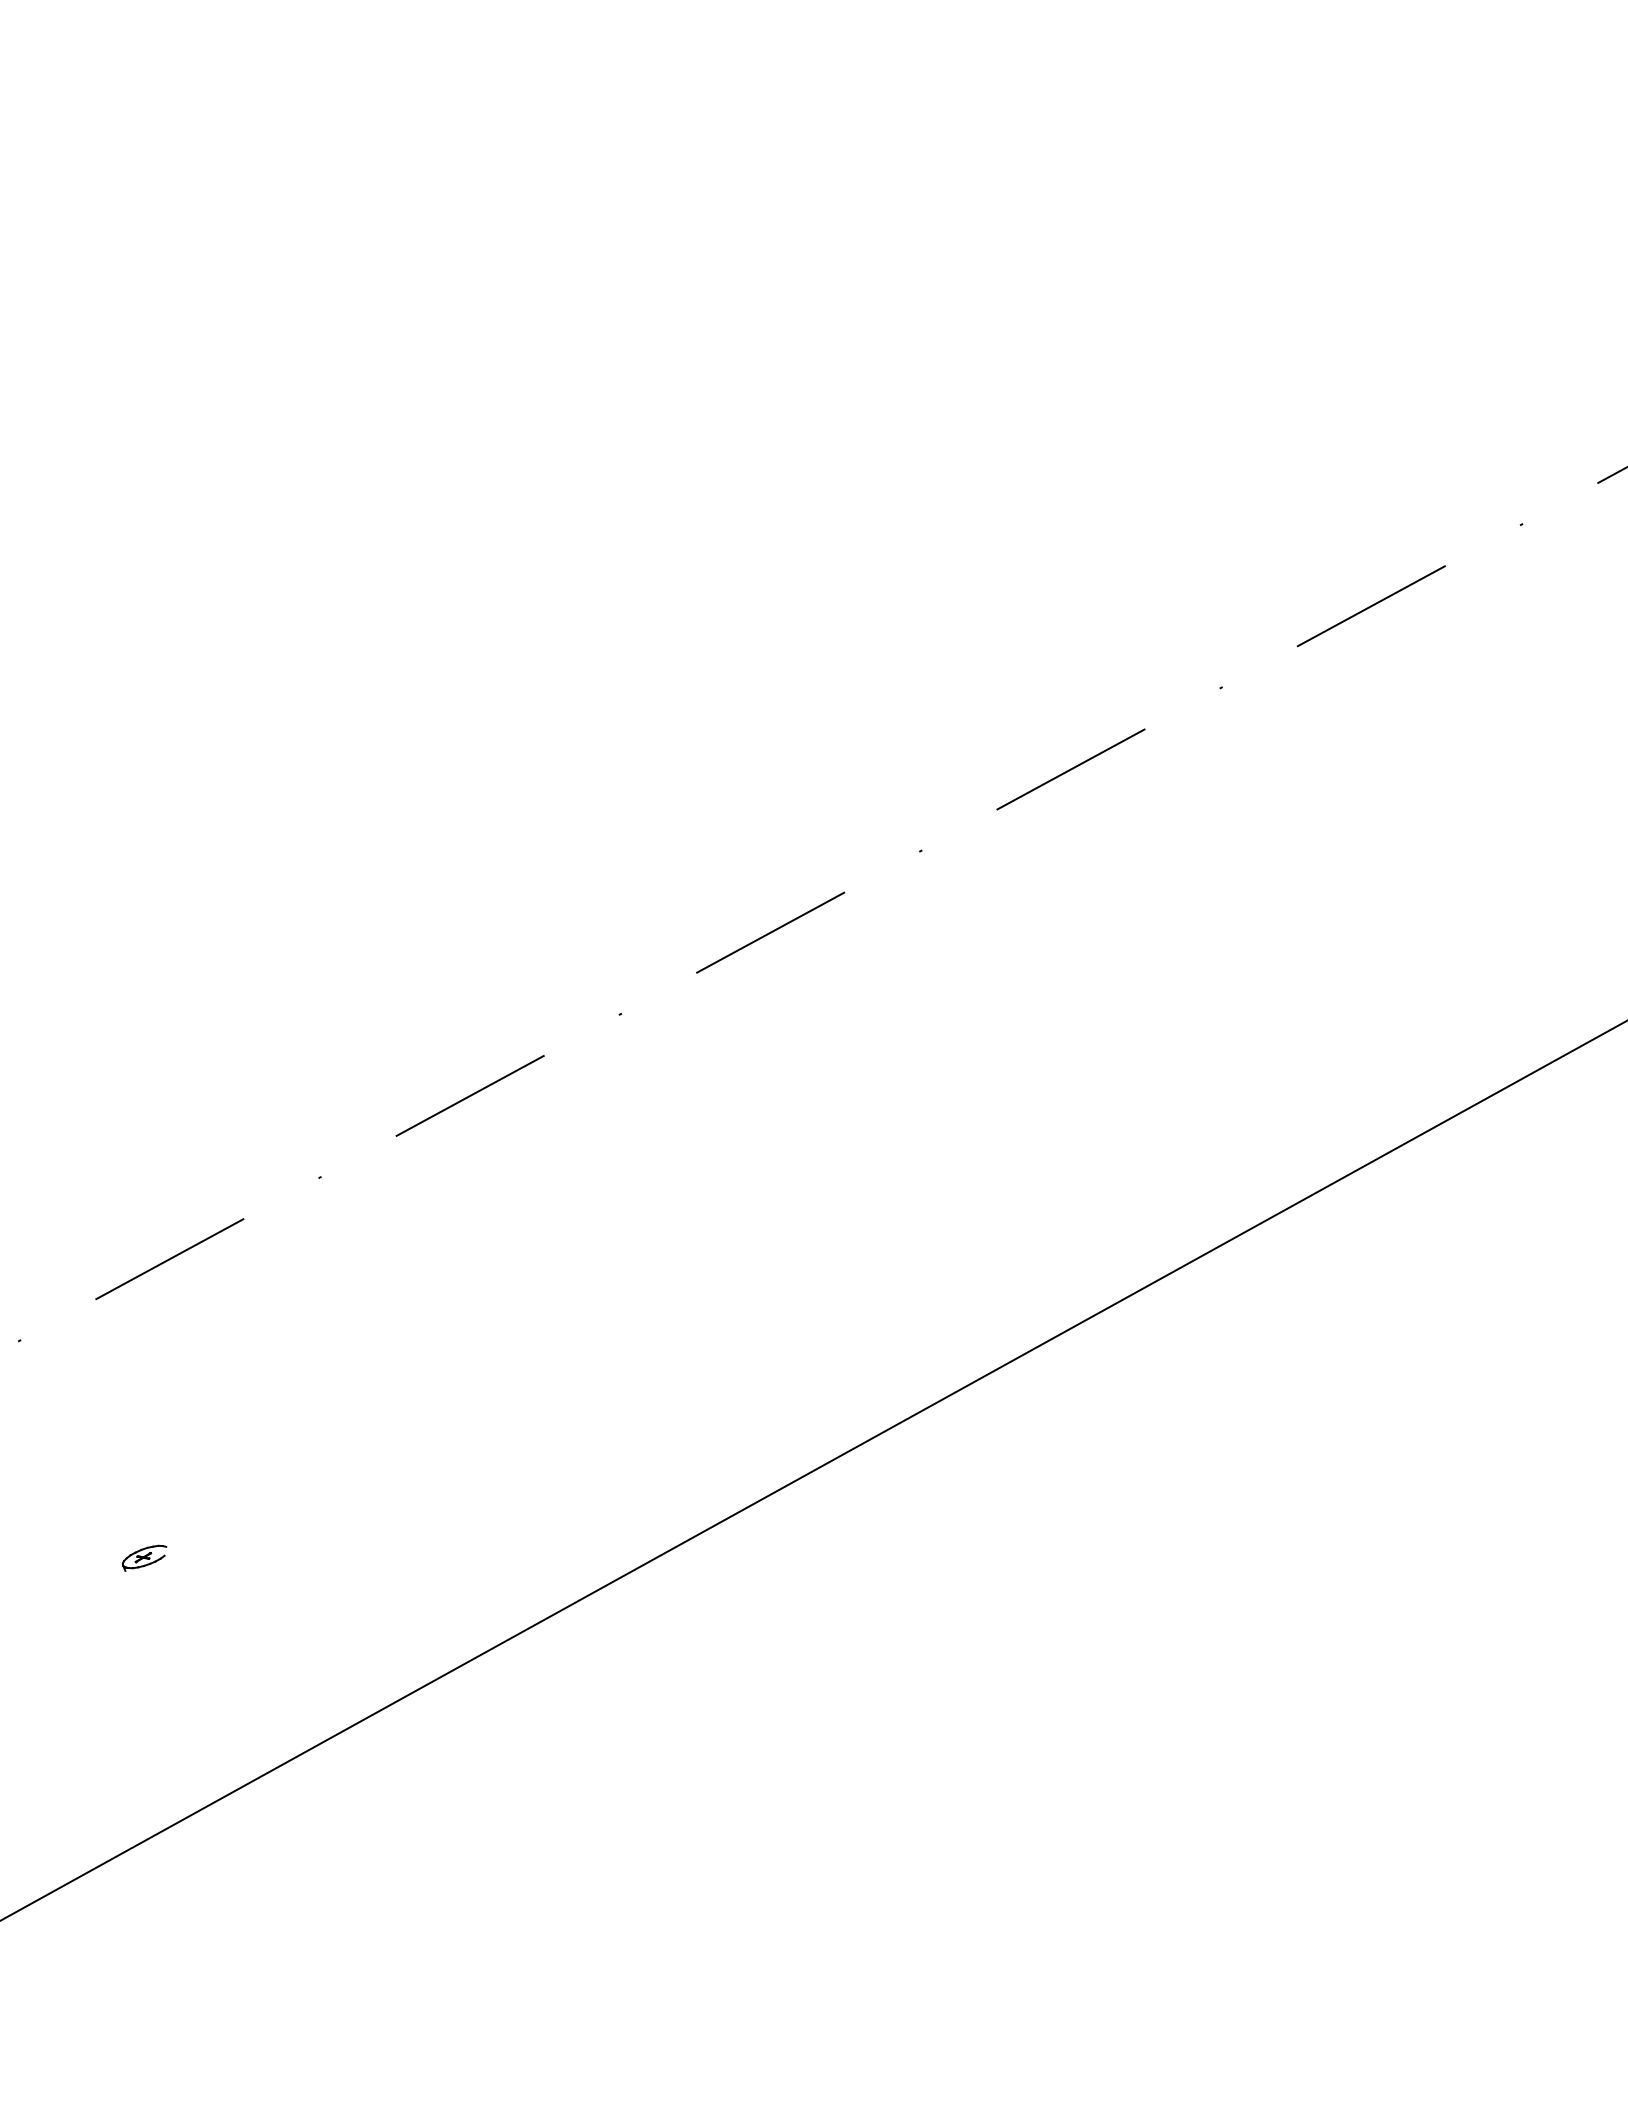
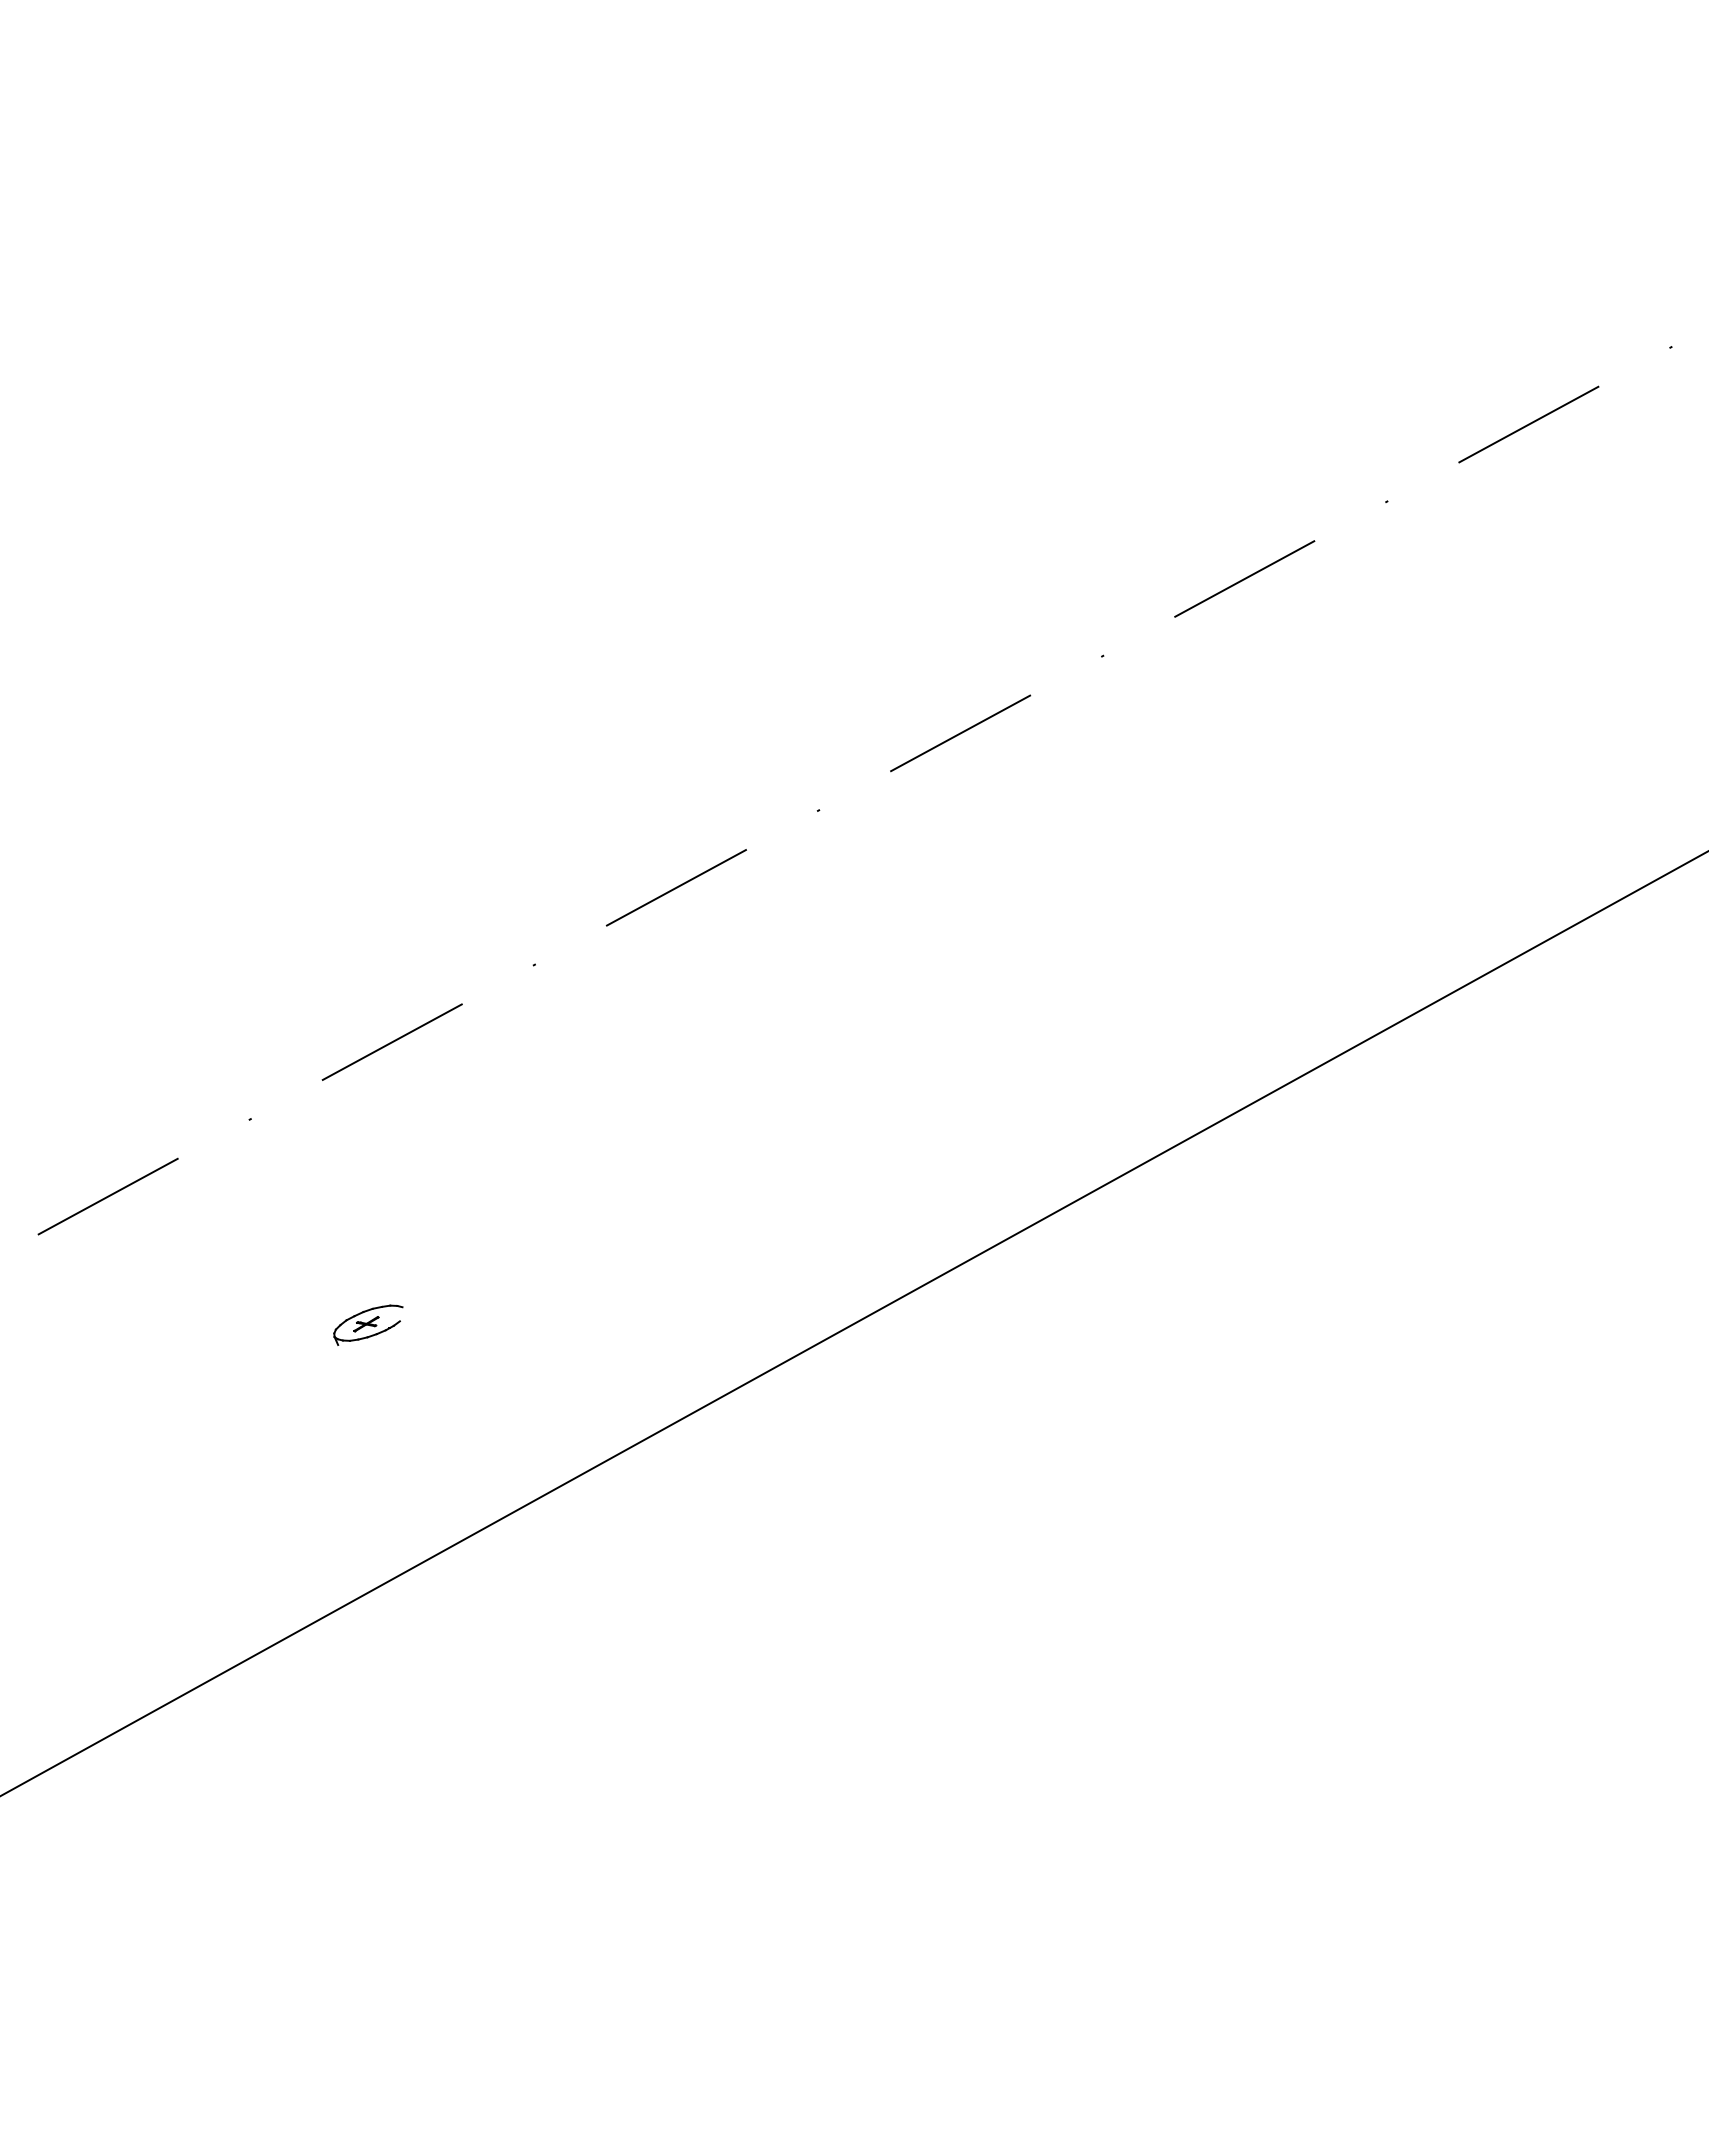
part: (144, 1557) -> (368, 1324), size x1.67

